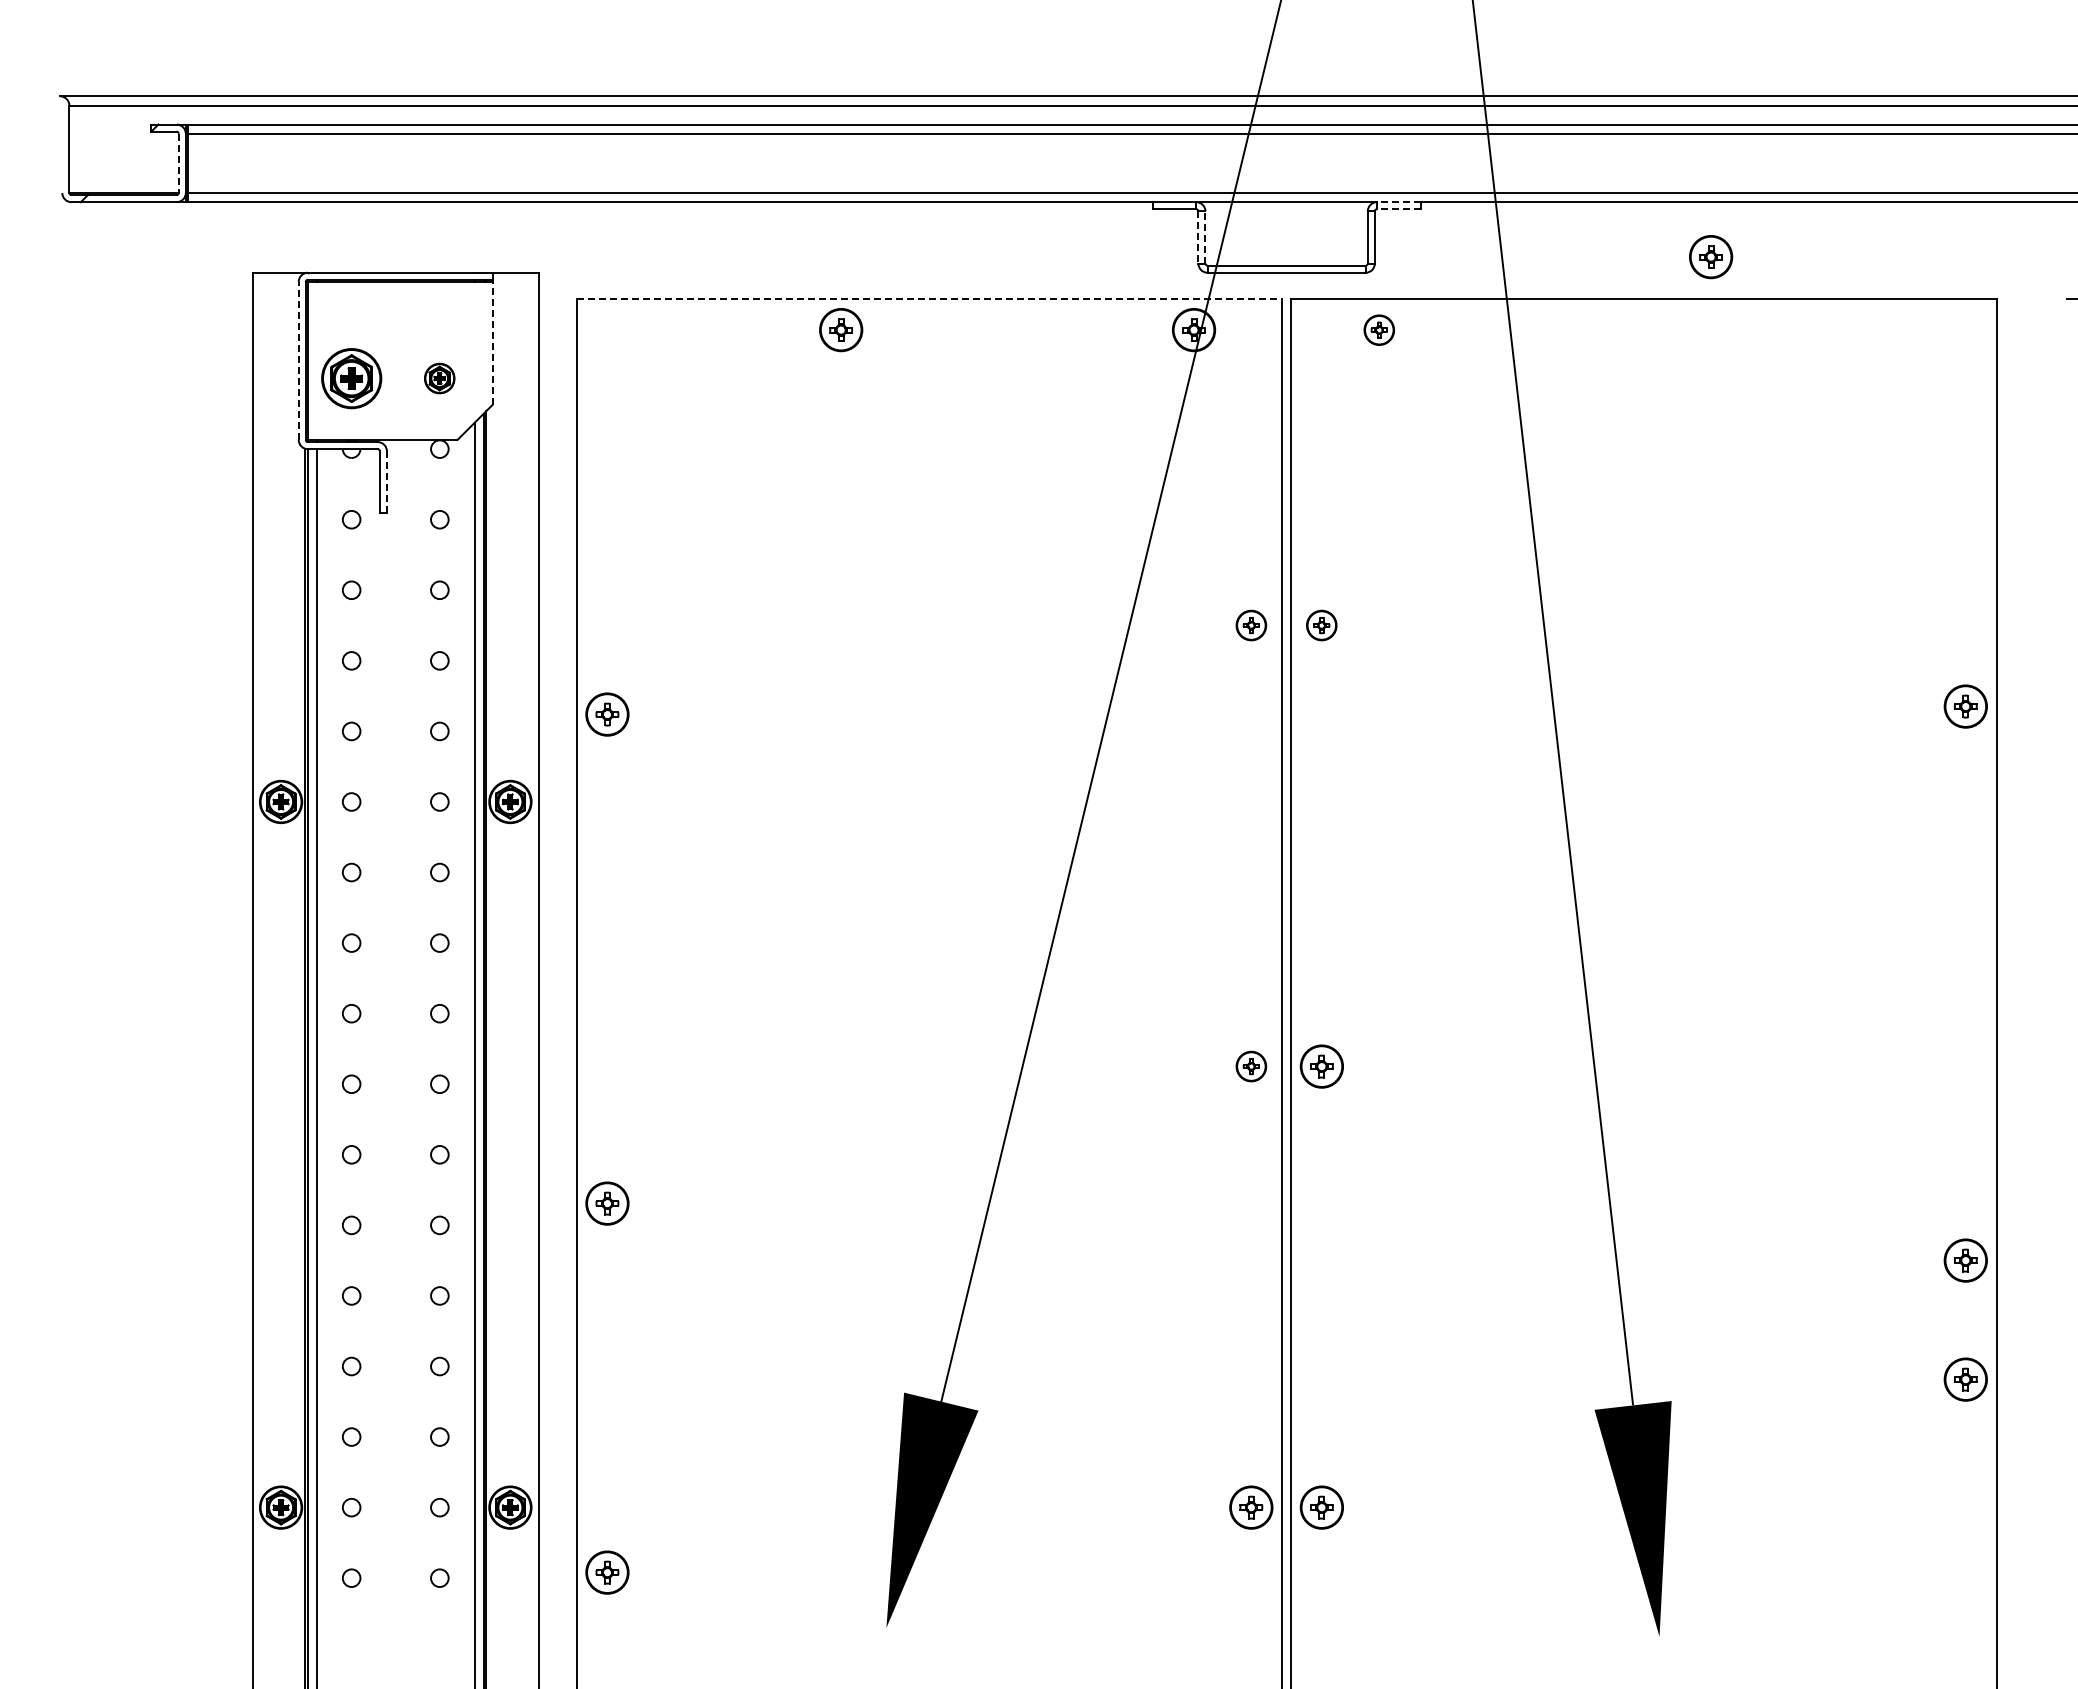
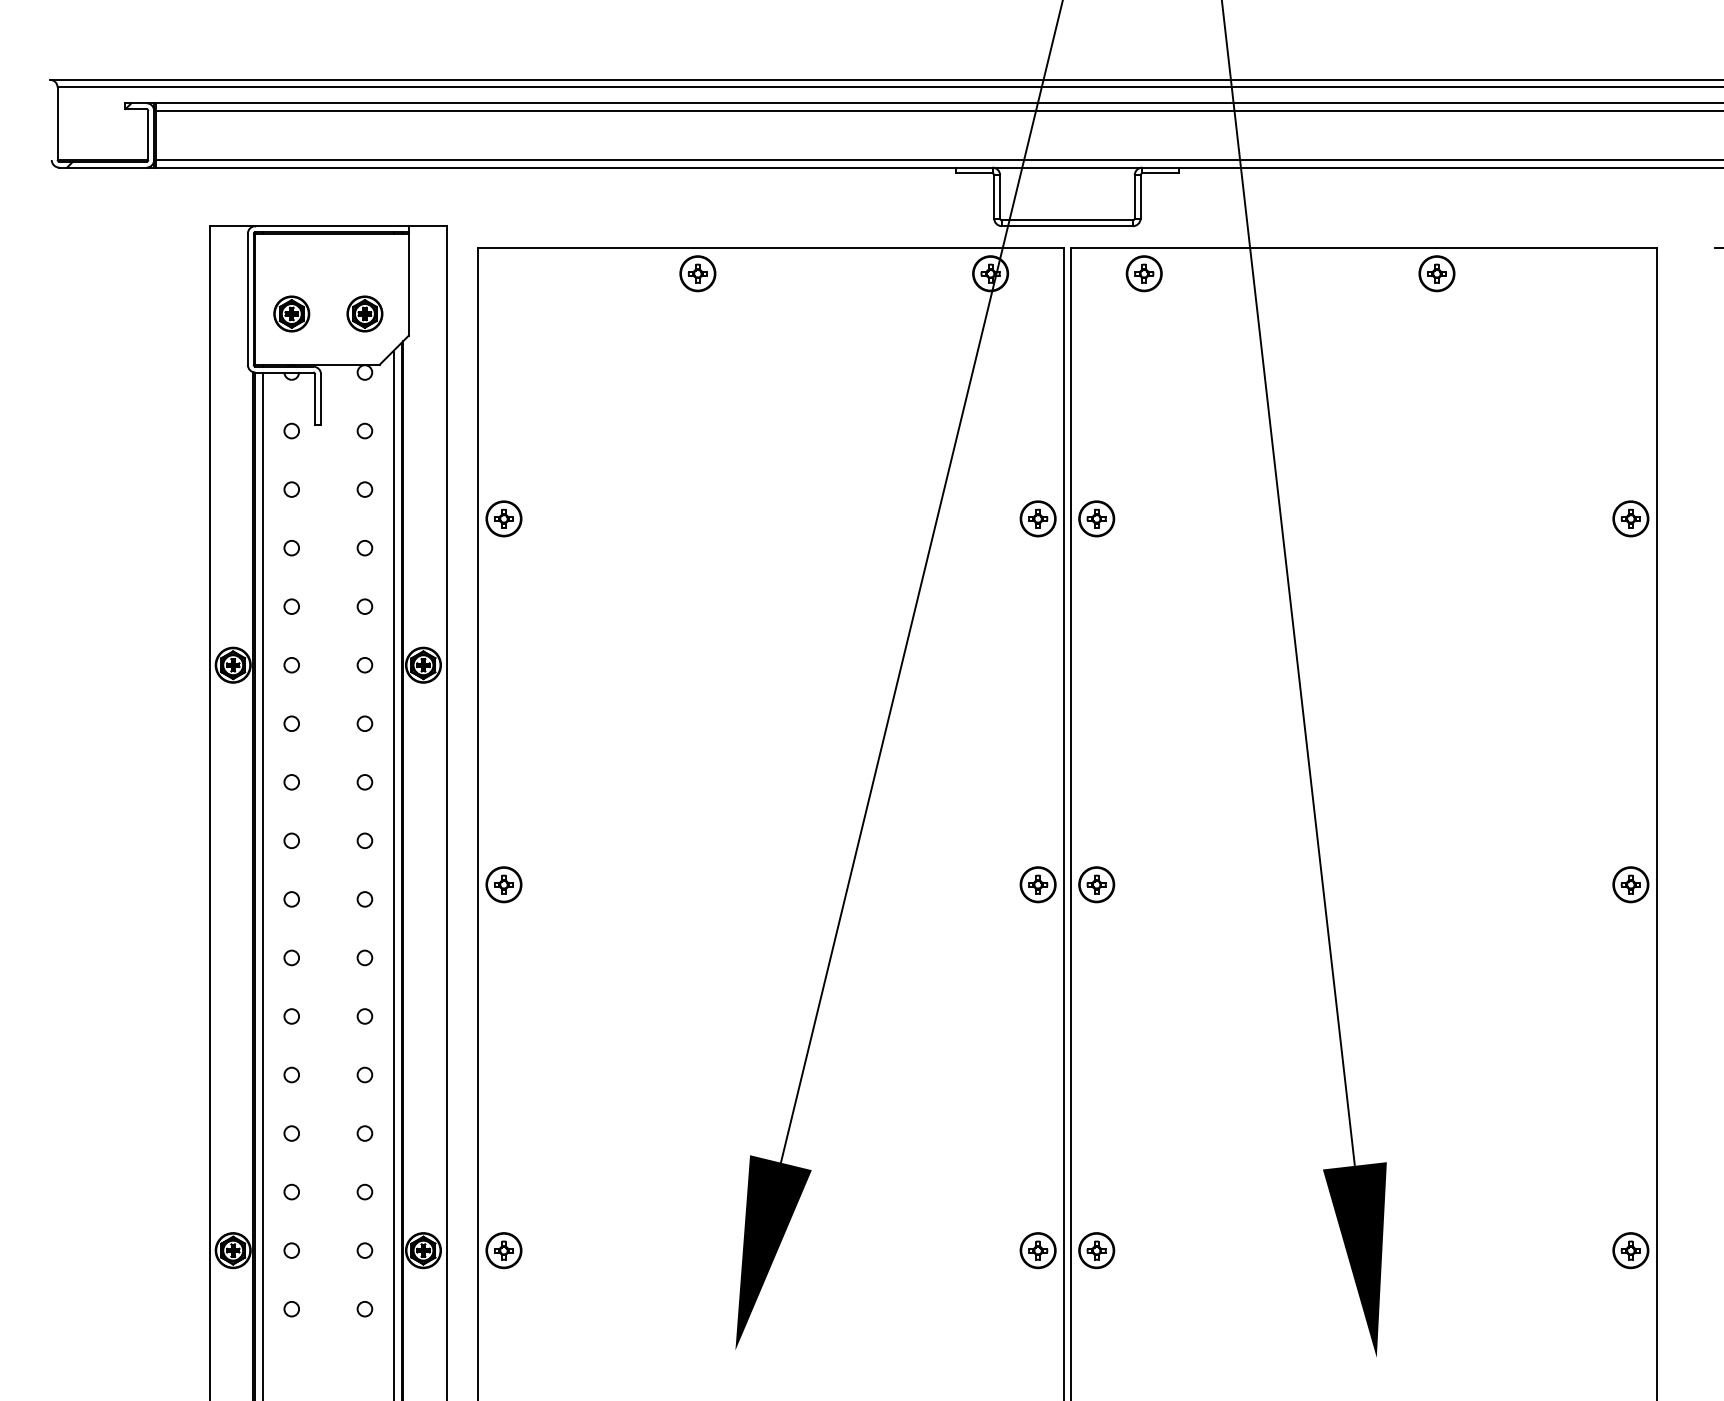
line: (178, 163) -> (148, 135), dashed -> solid
line: (1398, 202) -> (1160, 167), dashed -> solid
line: (1398, 209) -> (1160, 173), dashed -> solid
line: (1205, 236) -> (1000, 196), dashed -> solid
line: (1198, 237) -> (994, 196), dashed -> solid
part: (1711, 257) -> (1437, 274), moved
line: (929, 299) -> (771, 248), dashed -> solid
part: (1379, 330) -> (1144, 274), size x1.43
line: (492, 342) -> (408, 284), dashed -> solid
line: (298, 360) -> (247, 298), dashed -> solid
part: (351, 378) -> (291, 313), size x0.71
part: (439, 378) -> (364, 313), size x1.43
line: (386, 481) -> (320, 399), dashed -> solid
part: (1251, 625) -> (1038, 518), size x1.43
part: (1321, 625) -> (1096, 518), size x1.43
part: (1965, 706) -> (1630, 518), moved
part: (607, 714) -> (504, 518), moved
part: (1251, 1066) -> (1038, 884), size x1.43
part: (607, 1203) -> (504, 884), moved
part: (1965, 1260) -> (1630, 884), moved
part: (1965, 1379) -> (1630, 1250), moved
part: (607, 1572) -> (504, 1250), moved

